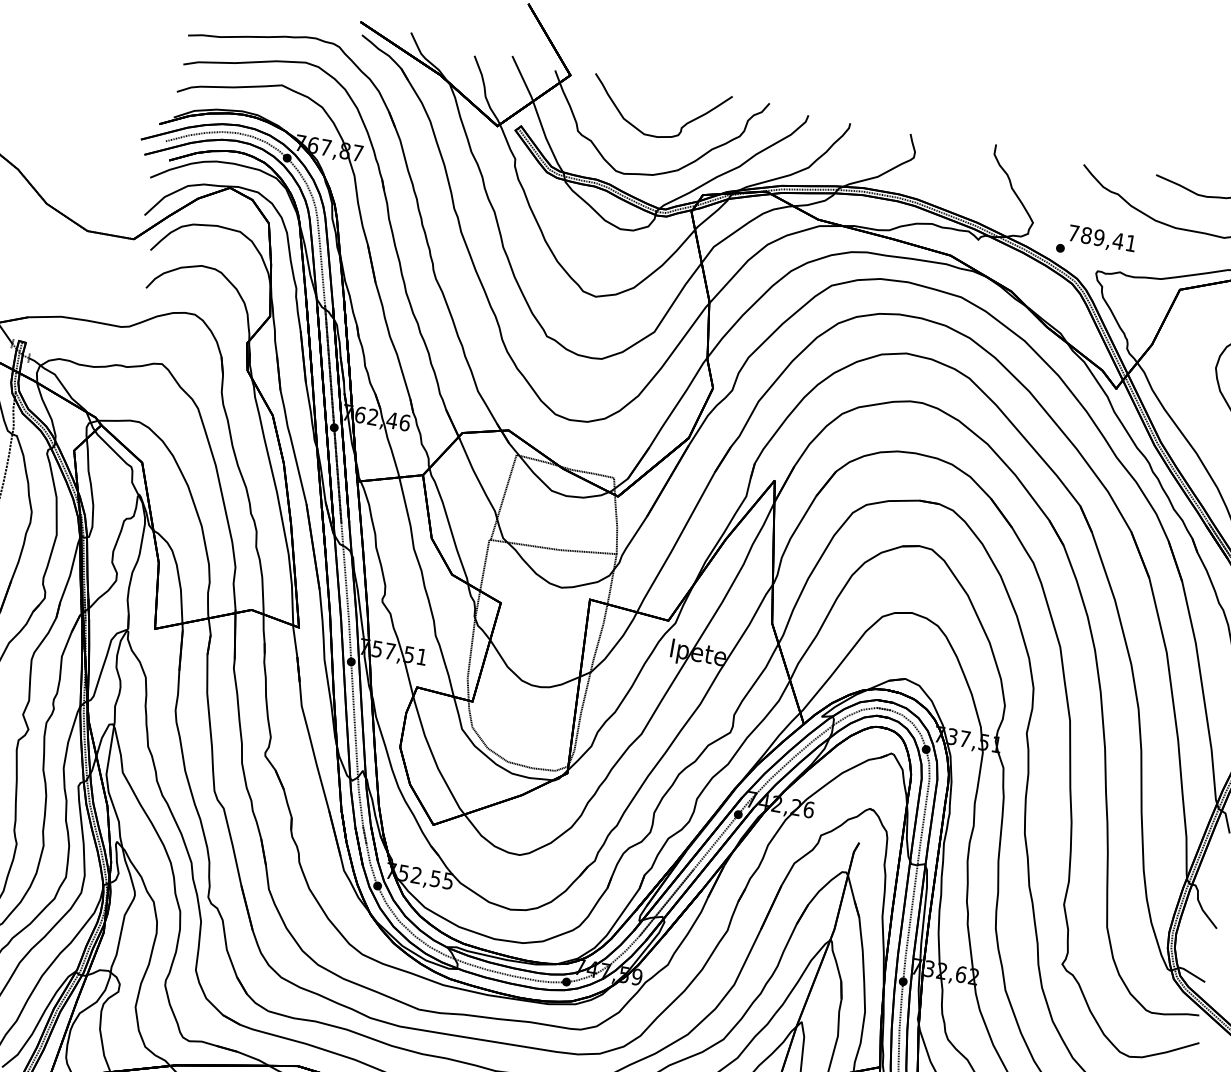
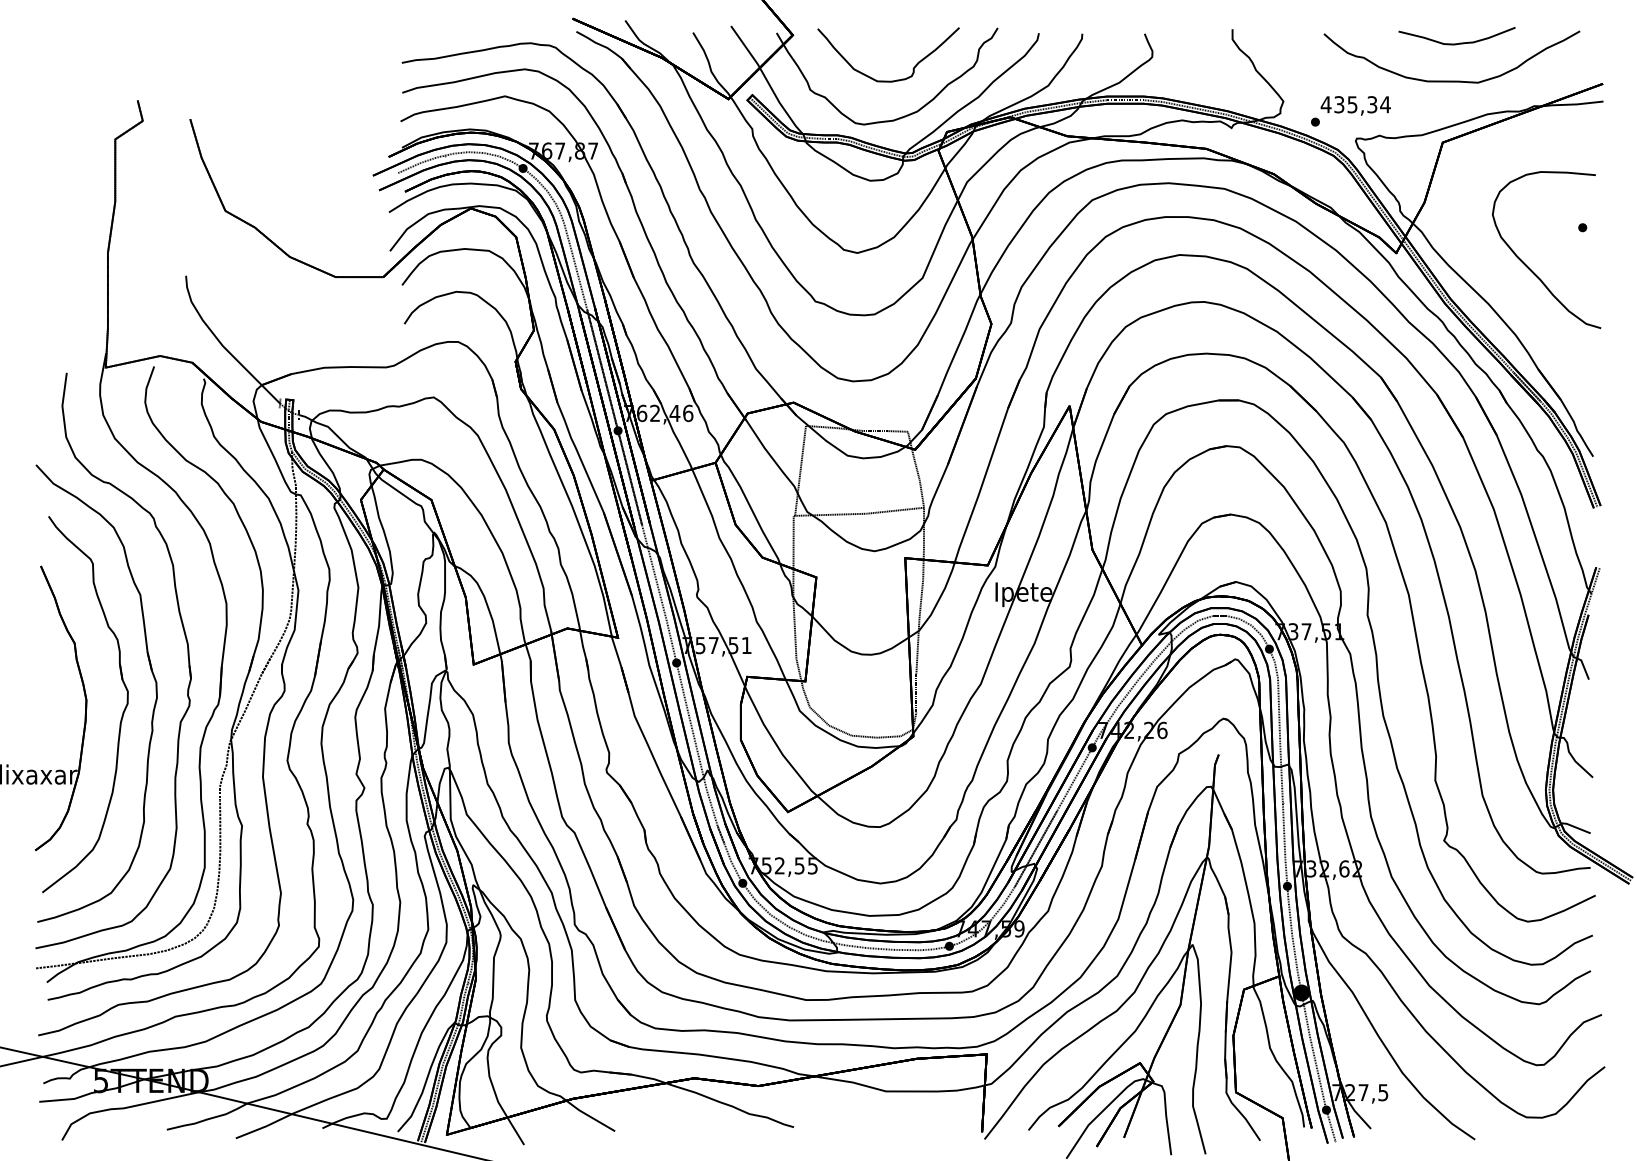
text: (1102, 238) -> (1355, 104), 789,41 -> 435,34

